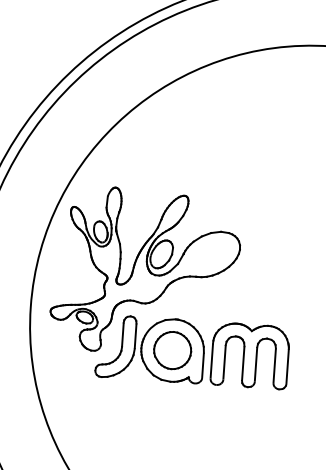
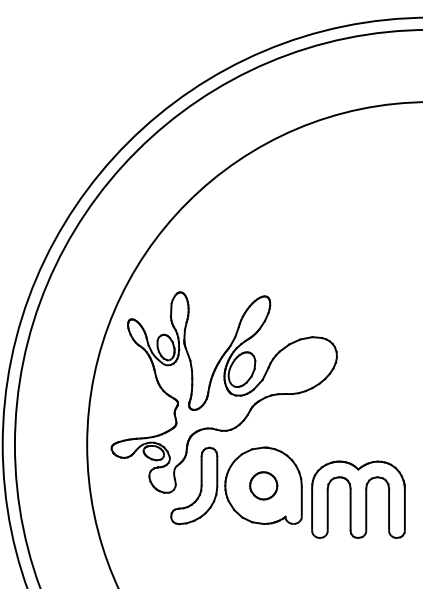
part: (172, 350) -> (263, 485), size x0.6
part: (250, 355) -> (358, 499), moved

